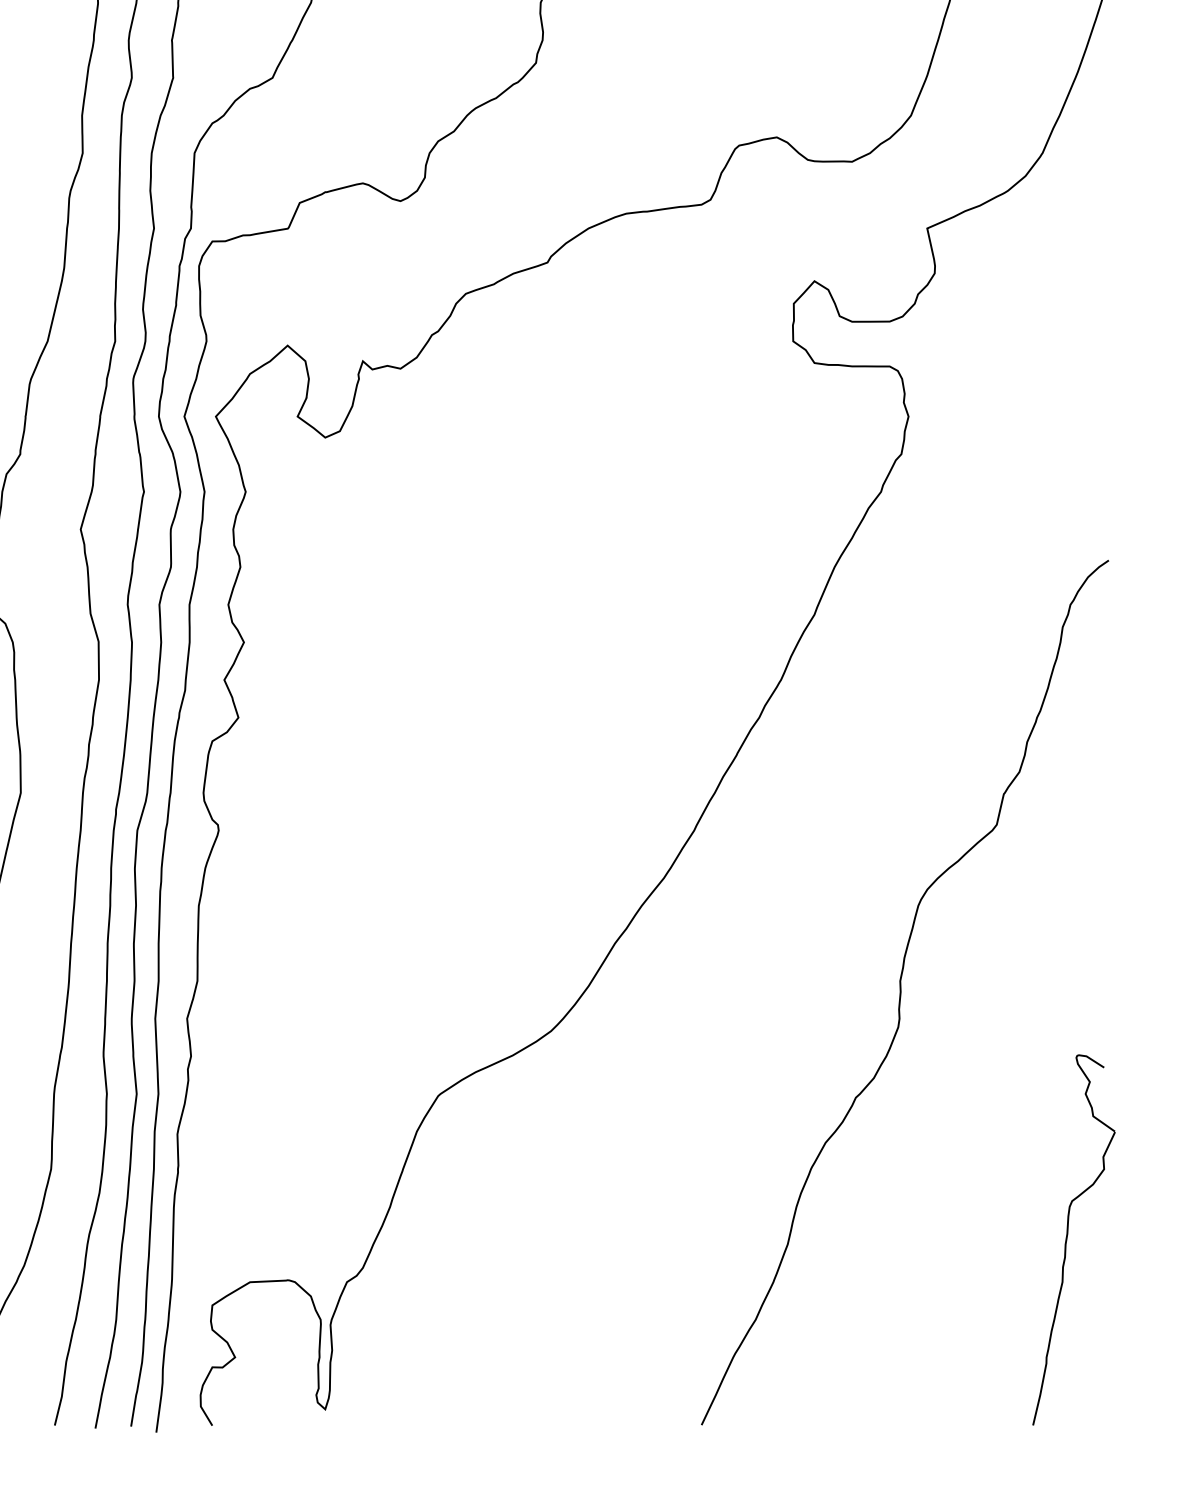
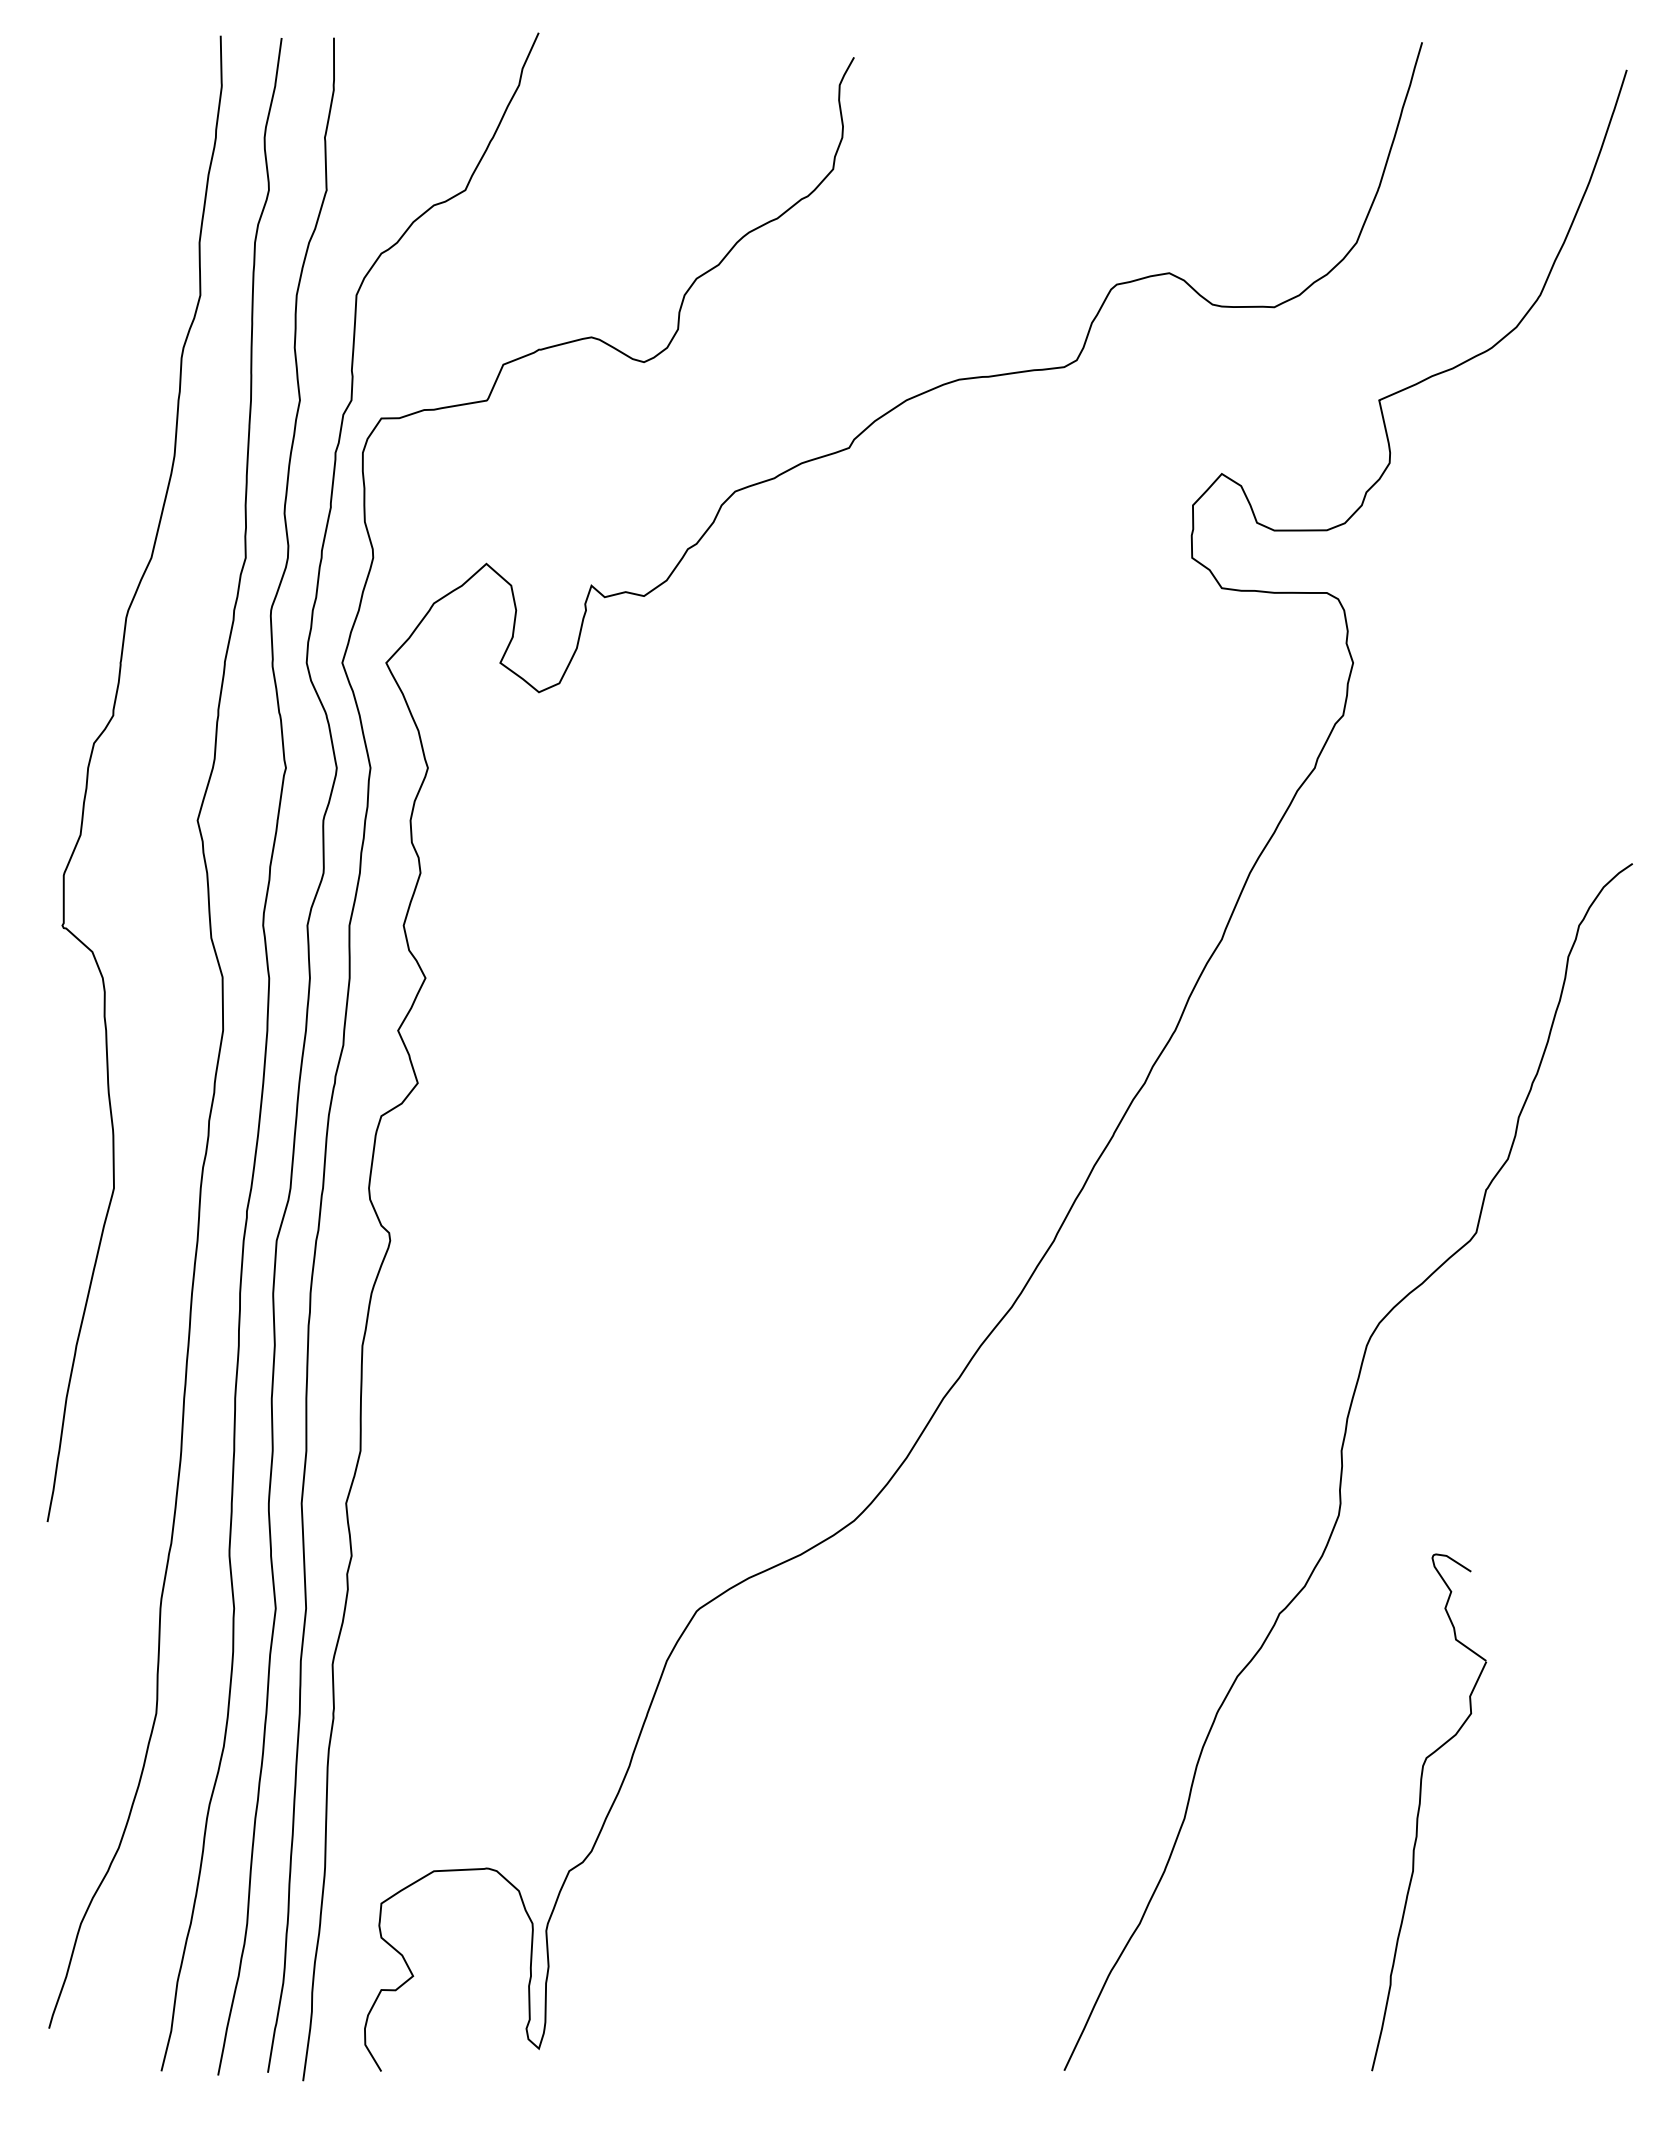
part: (1067, 1240) -> (1419, 1812), moved

